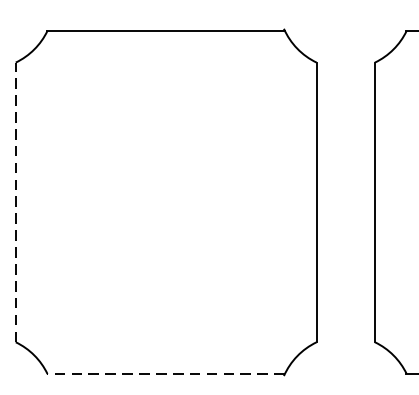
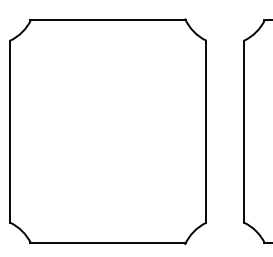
line: (16, 202) -> (10, 131), dashed -> solid
line: (164, 374) -> (107, 243), dashed -> solid

